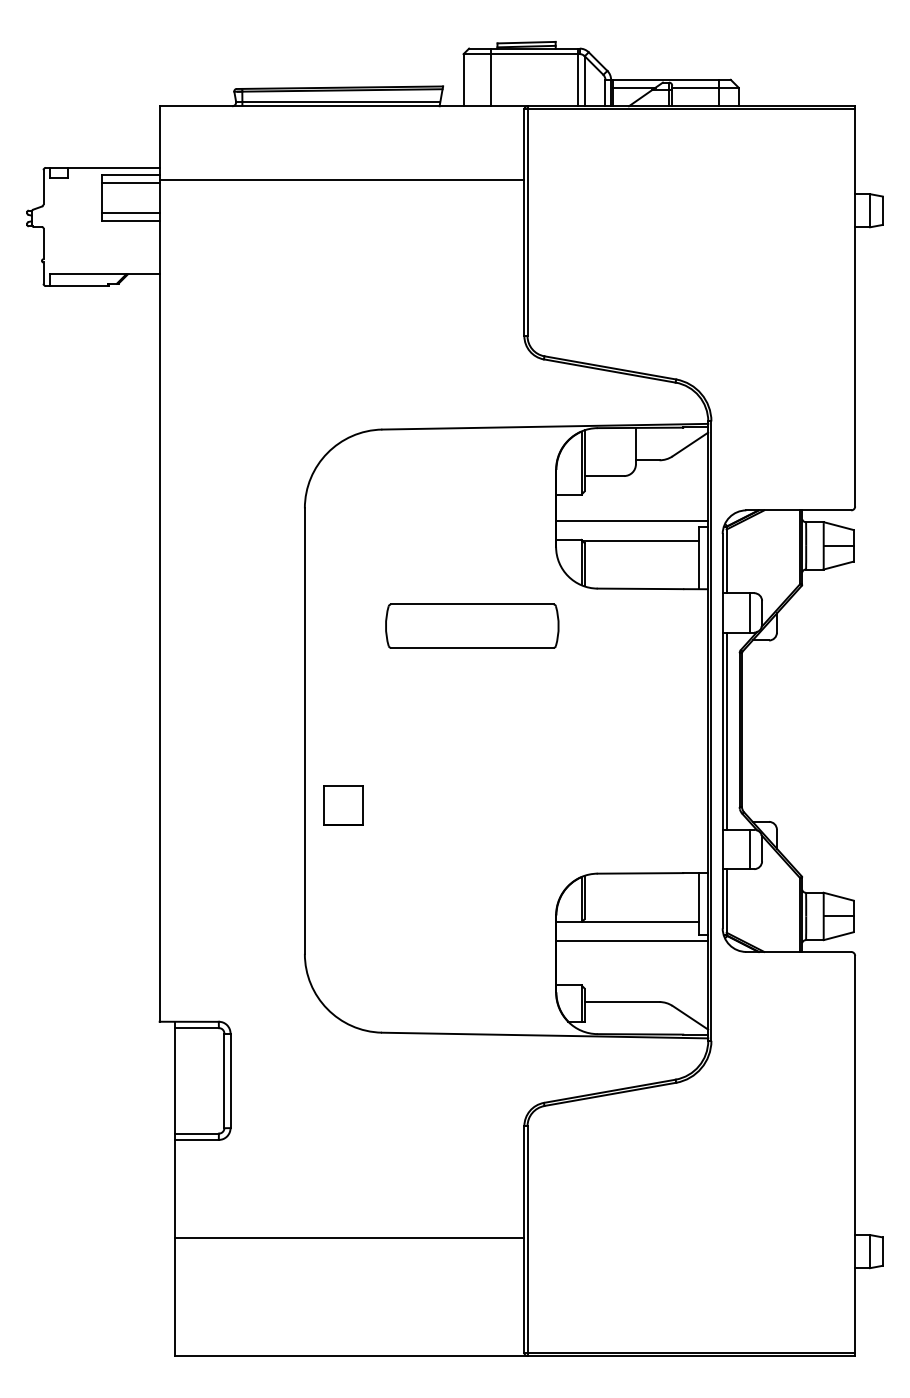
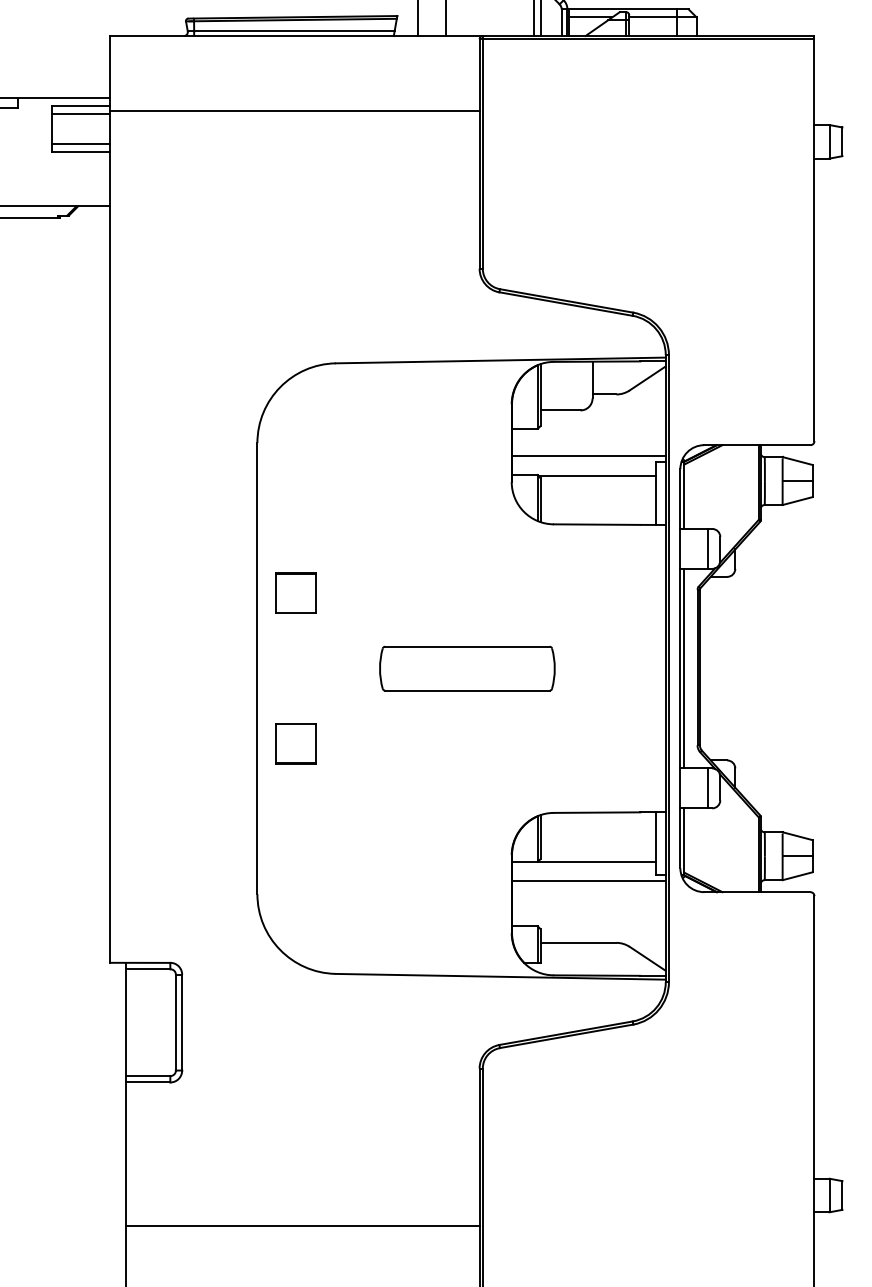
part: (472, 625) -> (467, 667), moved
part: (343, 656) -> (296, 593), added
line: (349, 1237) -> (302, 1225), moved

